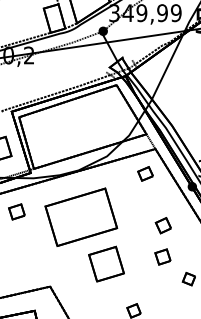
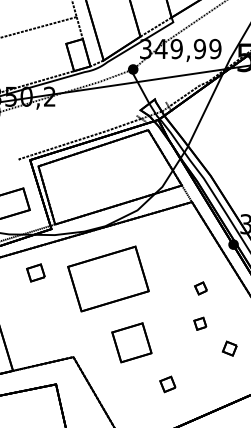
part: (145, 173) -> (180, 229), removed
part: (162, 225) -> (200, 288), size x0.7
part: (162, 256) -> (199, 323), size x0.7
part: (106, 263) -> (131, 342), moved

